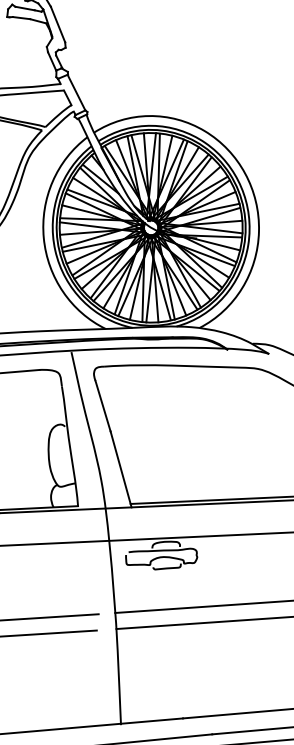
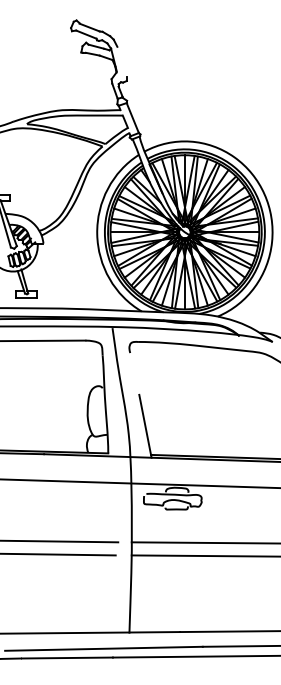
line: (57, 24) -> (121, 61), removed
line: (102, 405) -> (134, 373), removed

